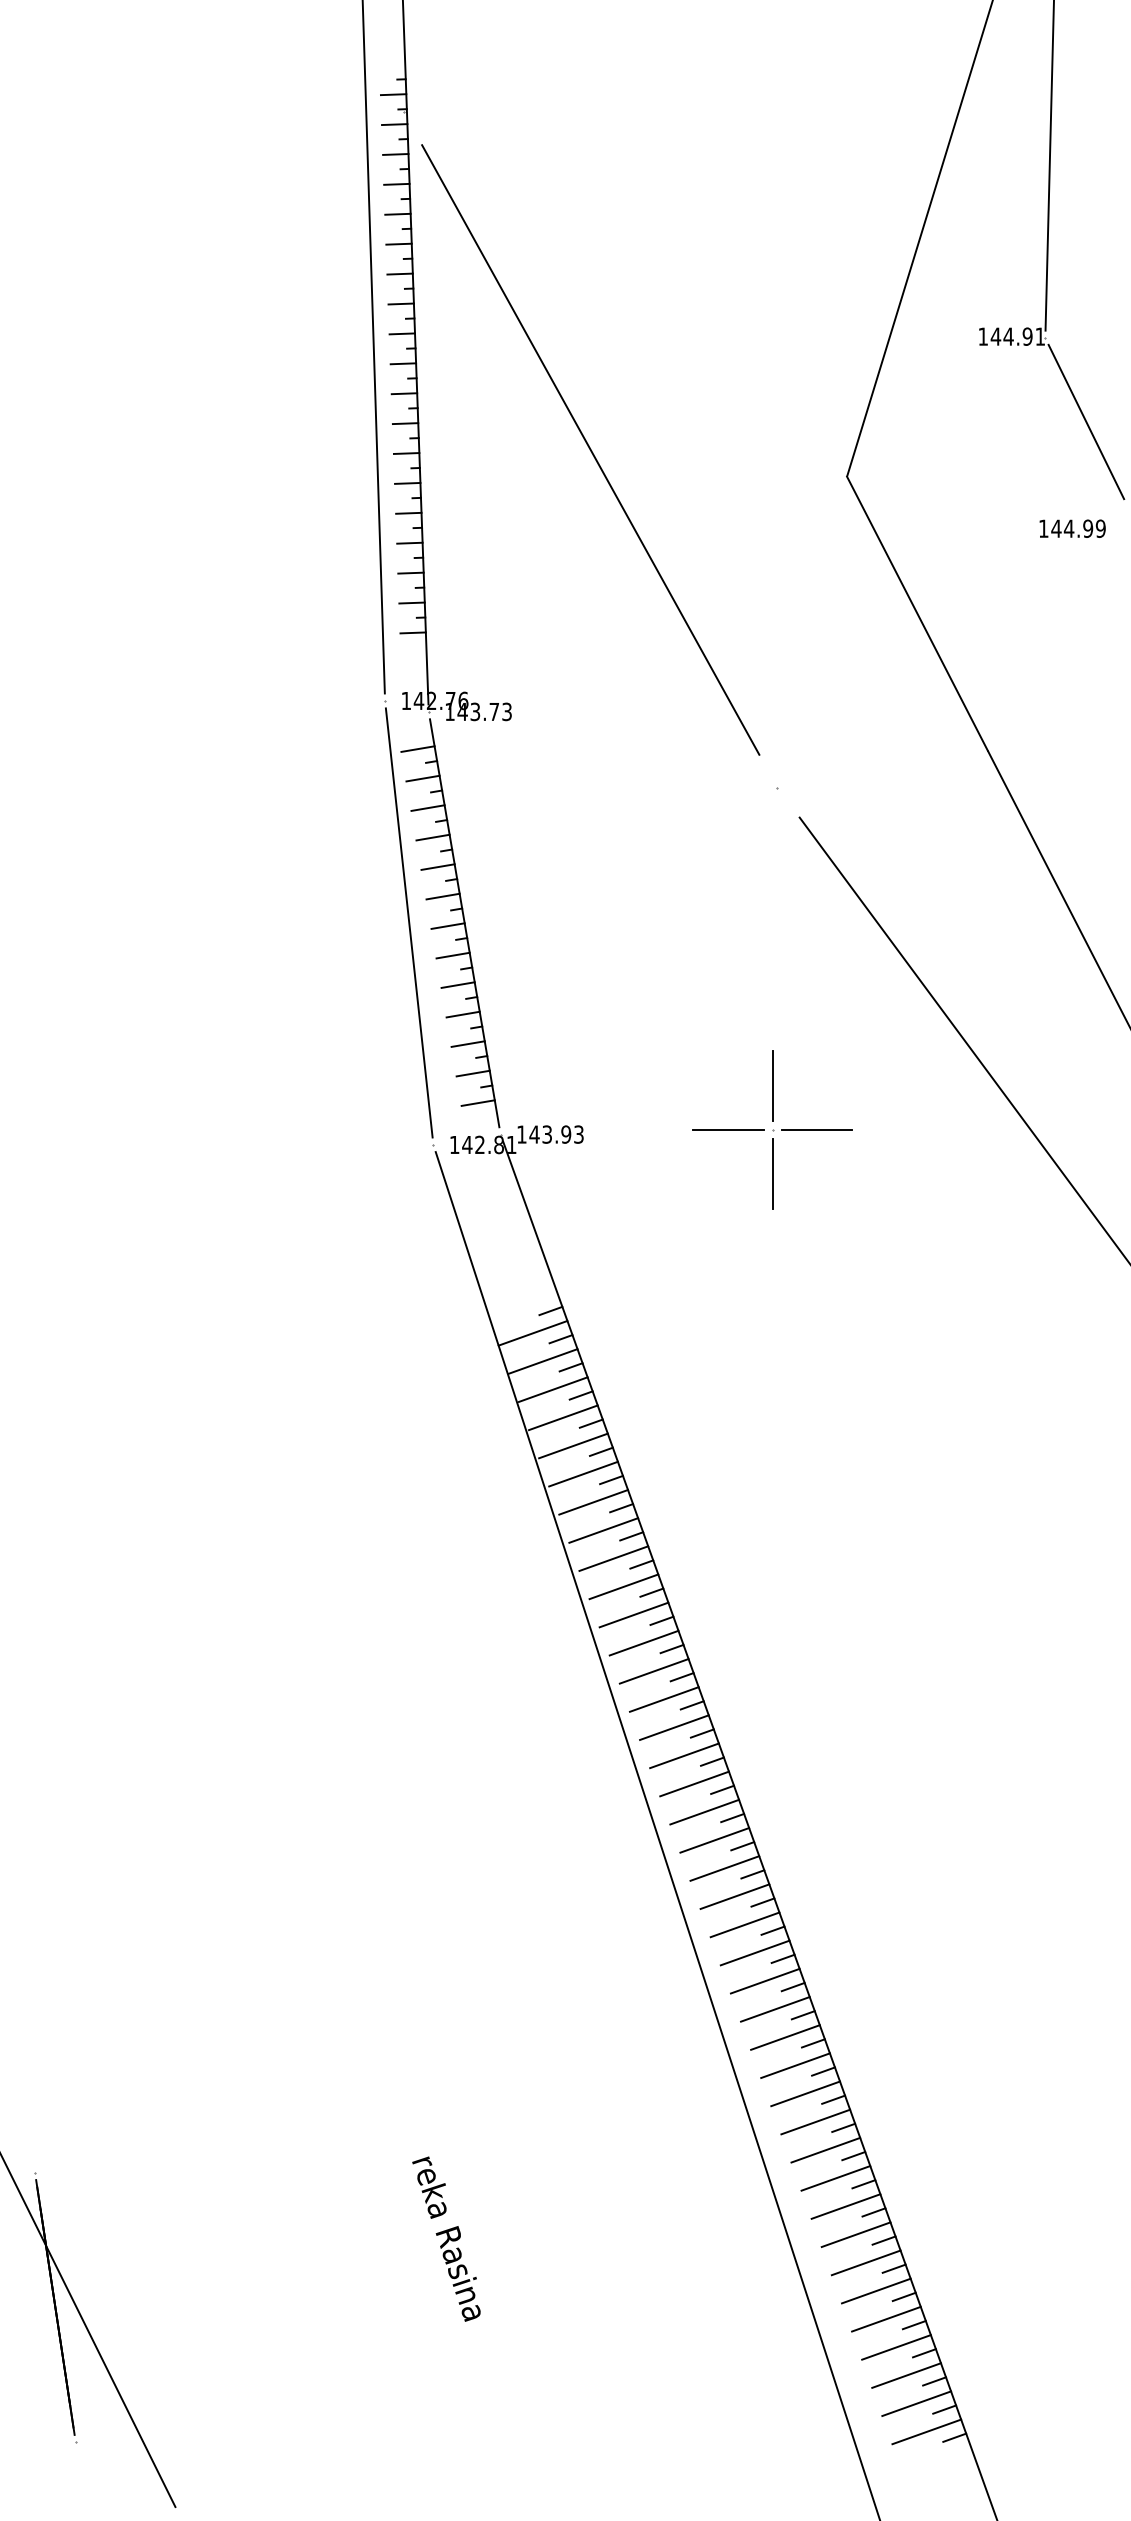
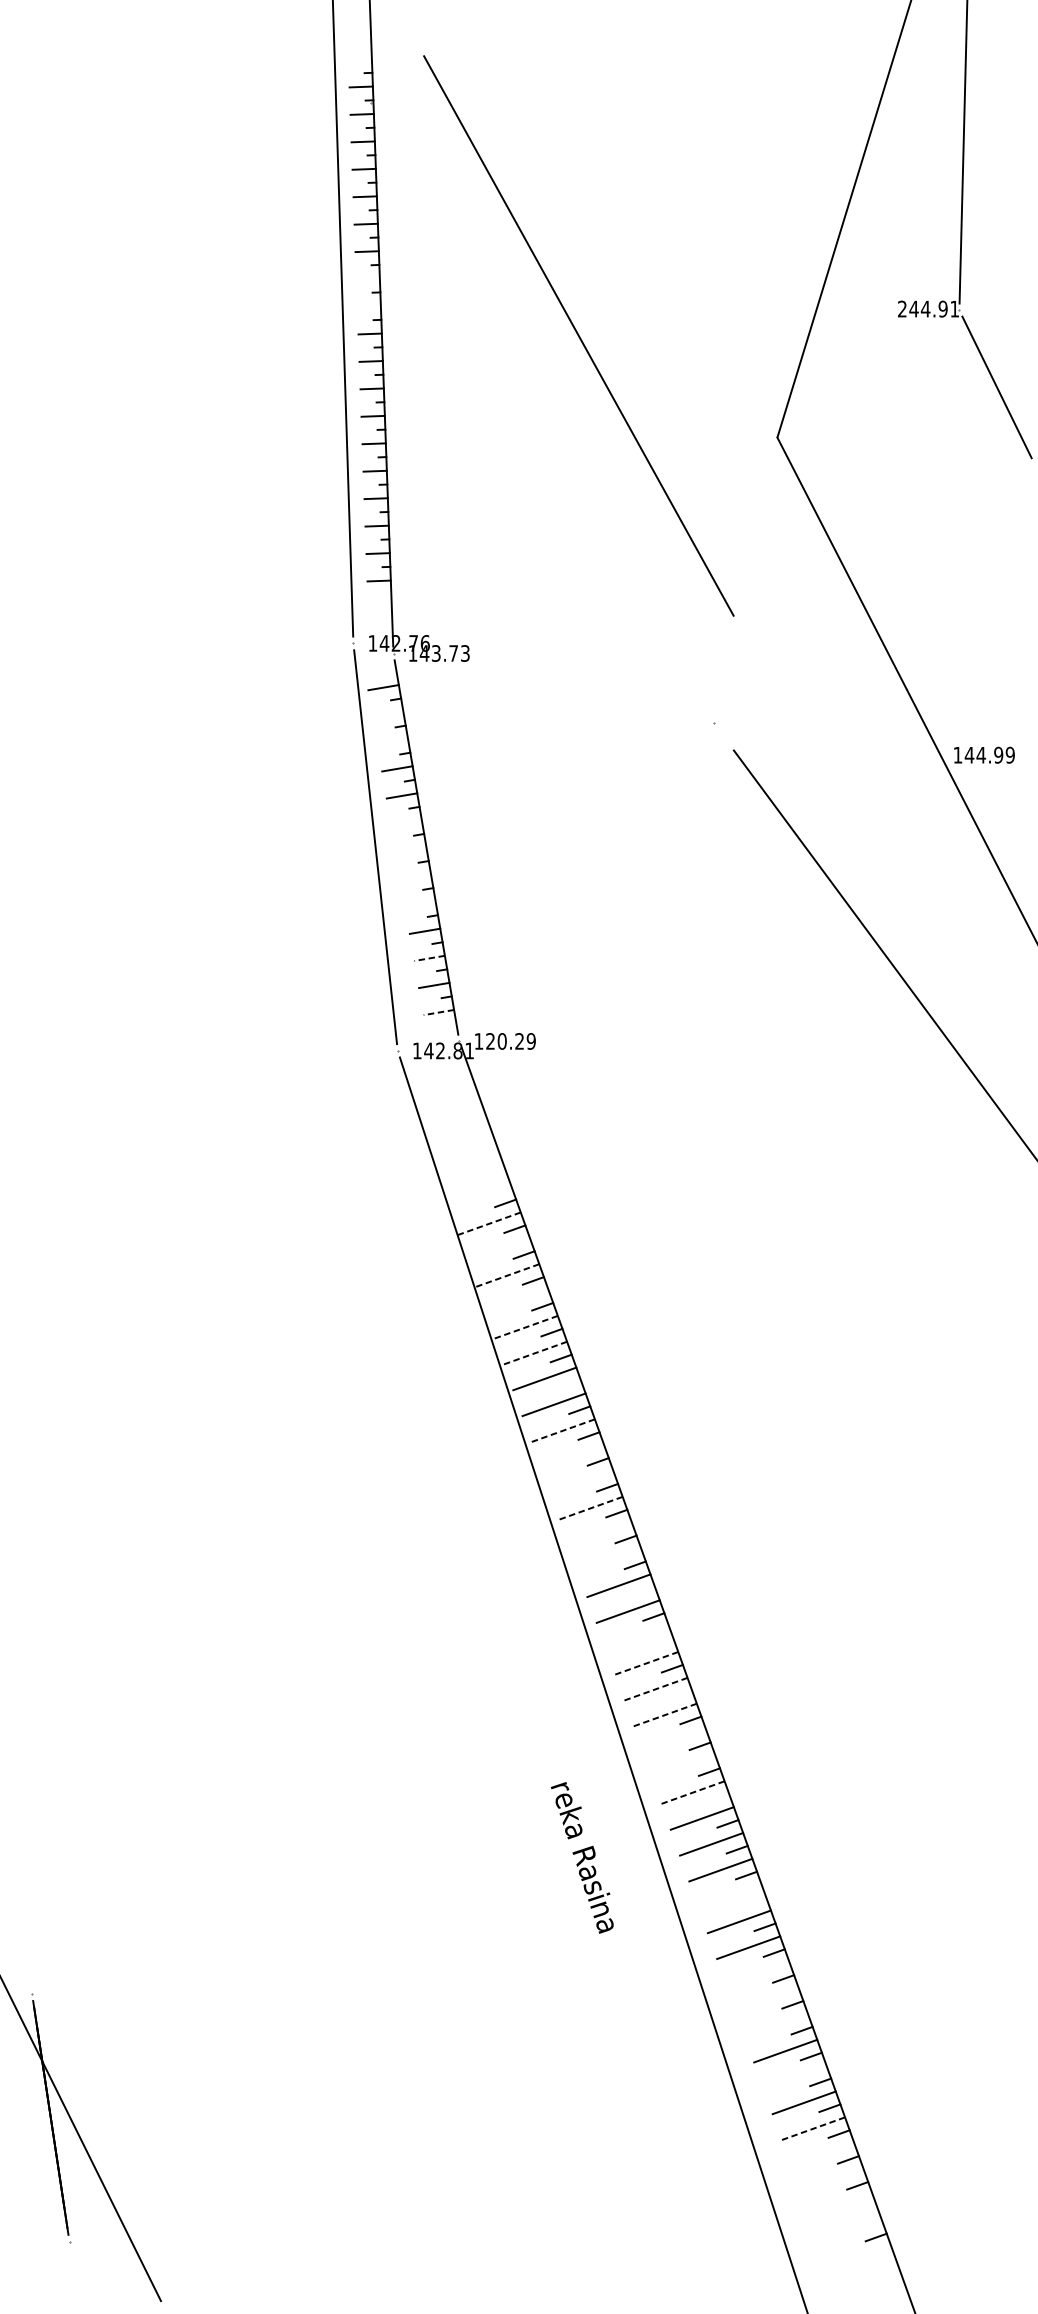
line: (400, 303) -> (367, 278), removed
line: (401, 333) -> (368, 306), removed
text: (982, 336) -> (901, 308), 144.91 -> 244.91
line: (590, 449) -> (578, 335), moved
text: (1072, 528) -> (984, 755), moved
line: (422, 778) -> (387, 714), removed
line: (427, 807) -> (392, 741), removed
line: (442, 896) -> (406, 822), removed
line: (447, 925) -> (410, 849), removed
line: (452, 955) -> (415, 877), removed
line: (457, 984) -> (419, 903), removed
line: (468, 1044) -> (429, 958), solid -> dashed
line: (478, 1103) -> (439, 1012), solid -> dashed
part: (772, 1129) -> (708, 1036), removed
text: (556, 1134) -> (510, 1041), 143.93 -> 120.29
line: (532, 1333) -> (488, 1223), solid -> dashed
line: (542, 1361) -> (497, 1249), removed
line: (552, 1389) -> (507, 1275), solid -> dashed
line: (563, 1417) -> (517, 1301), removed
line: (573, 1446) -> (526, 1327), solid -> dashed
line: (583, 1474) -> (535, 1353), solid -> dashed
line: (621, 1508) -> (570, 1384), removed
line: (613, 1558) -> (563, 1430), solid -> dashed
line: (623, 1586) -> (572, 1456), removed
line: (633, 1614) -> (581, 1481), removed
line: (643, 1643) -> (590, 1508), solid -> dashed
line: (653, 1671) -> (599, 1534), removed
line: (663, 1699) -> (608, 1559), removed
line: (701, 1733) -> (643, 1591), removed
line: (694, 1783) -> (637, 1637), removed
line: (722, 1789) -> (663, 1642), removed
line: (704, 1812) -> (646, 1663), solid -> dashed
line: (714, 1840) -> (655, 1689), solid -> dashed
line: (742, 1846) -> (681, 1694), removed
line: (724, 1868) -> (664, 1715), solid -> dashed
line: (734, 1896) -> (674, 1740), removed
line: (744, 1924) -> (683, 1766), removed
line: (754, 1953) -> (692, 1793), solid -> dashed
line: (782, 1958) -> (718, 1797), removed
line: (795, 2065) -> (730, 1895), removed
line: (823, 2071) -> (755, 1901), removed
line: (825, 2149) -> (757, 1972), removed
line: (835, 2178) -> (766, 1999), removed
line: (845, 2206) -> (775, 2025), removed
text: (446, 2238) -> (582, 1857), moved
line: (865, 2262) -> (794, 2076), removed
line: (885, 2319) -> (812, 2128), solid -> dashed
line: (896, 2347) -> (822, 2154), removed
line: (906, 2375) -> (831, 2180), removed
line: (916, 2403) -> (841, 2206), removed
line: (944, 2409) -> (866, 2211), removed
line: (926, 2431) -> (850, 2231), removed

